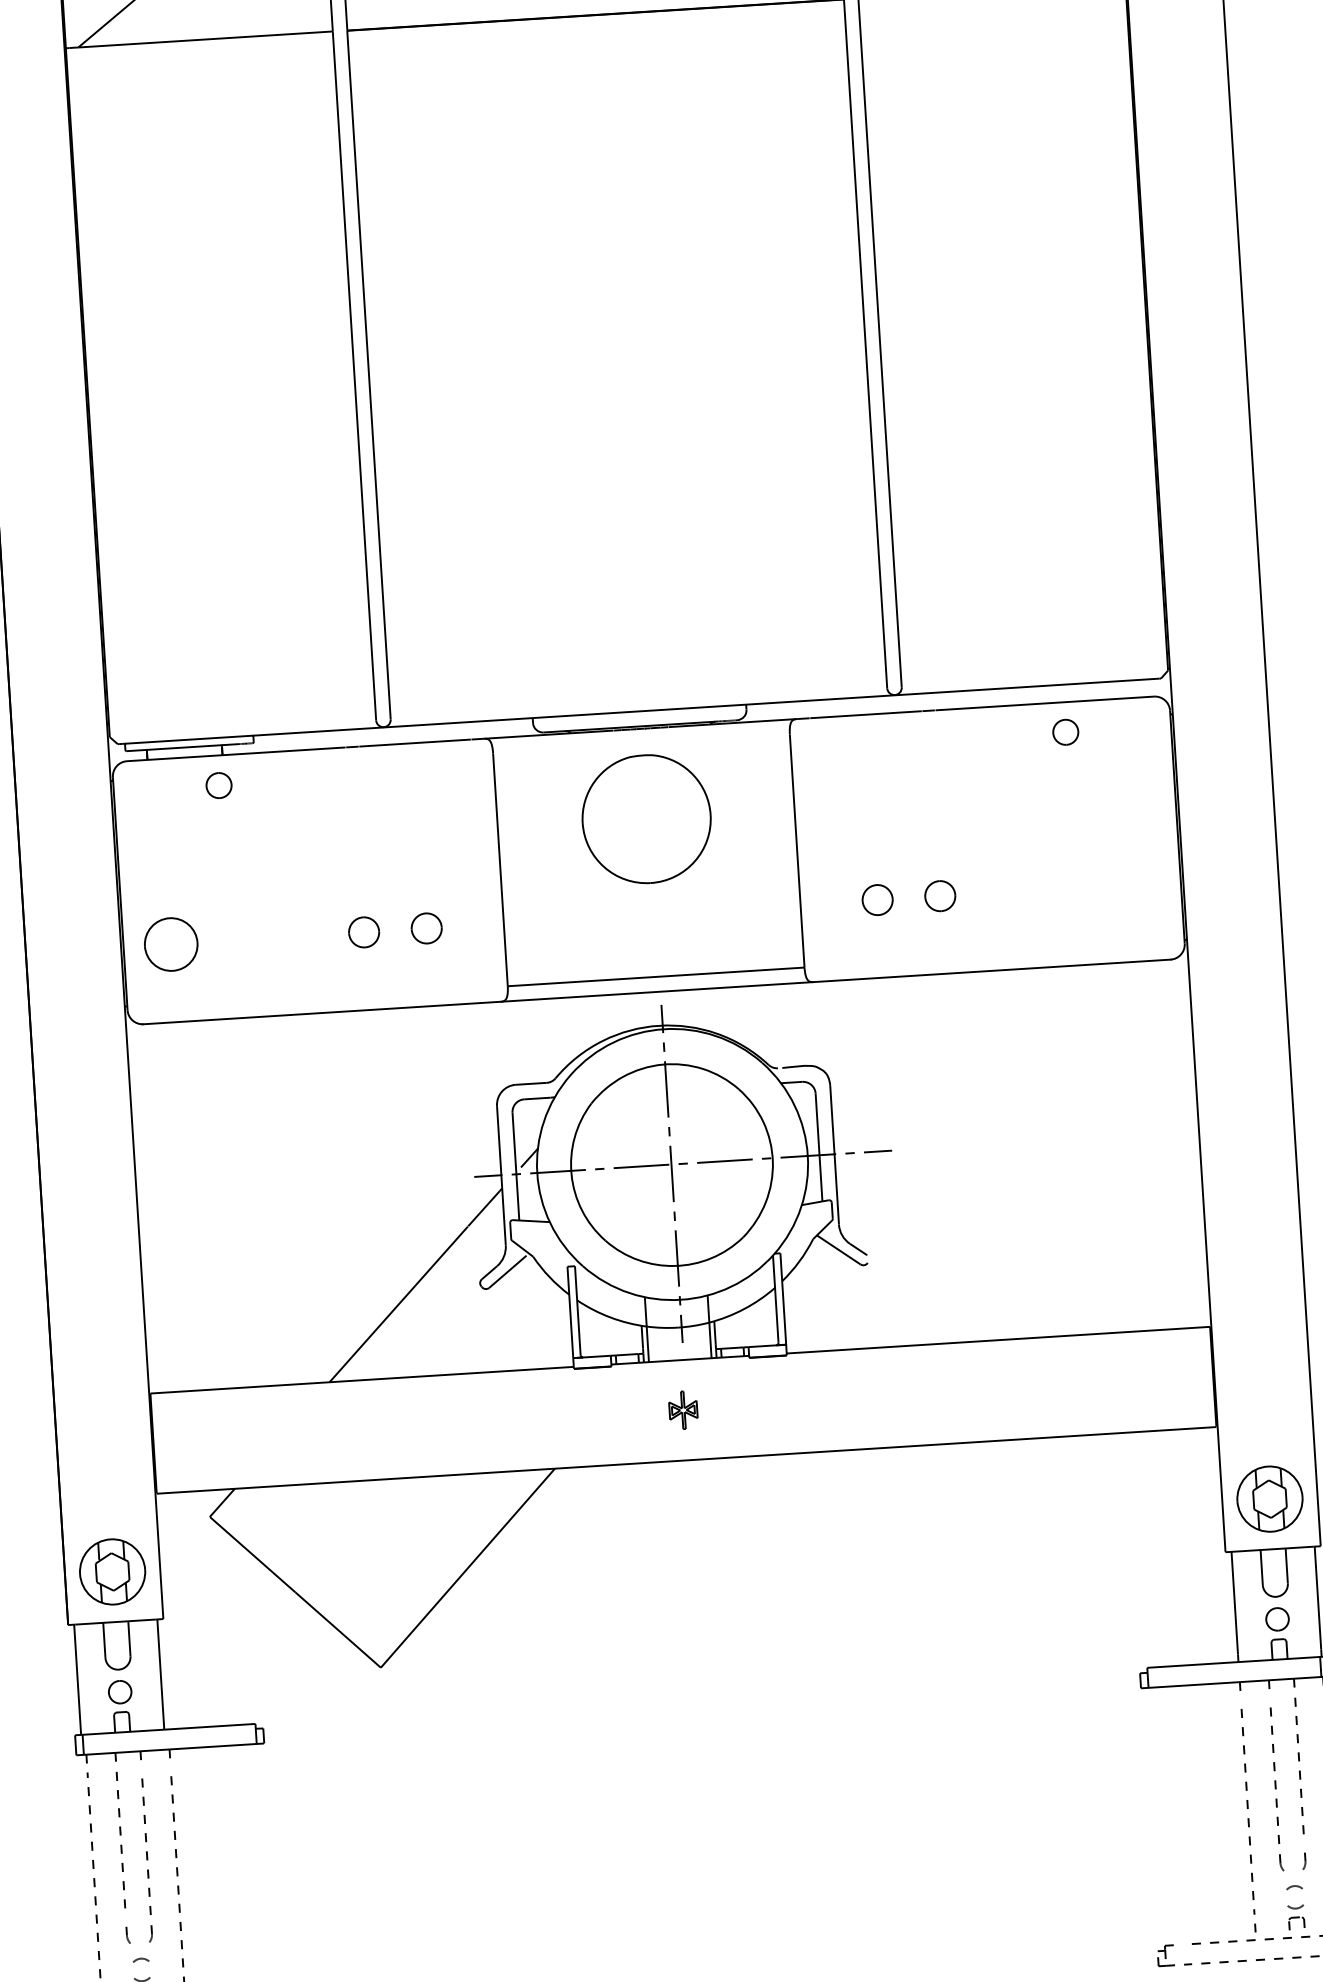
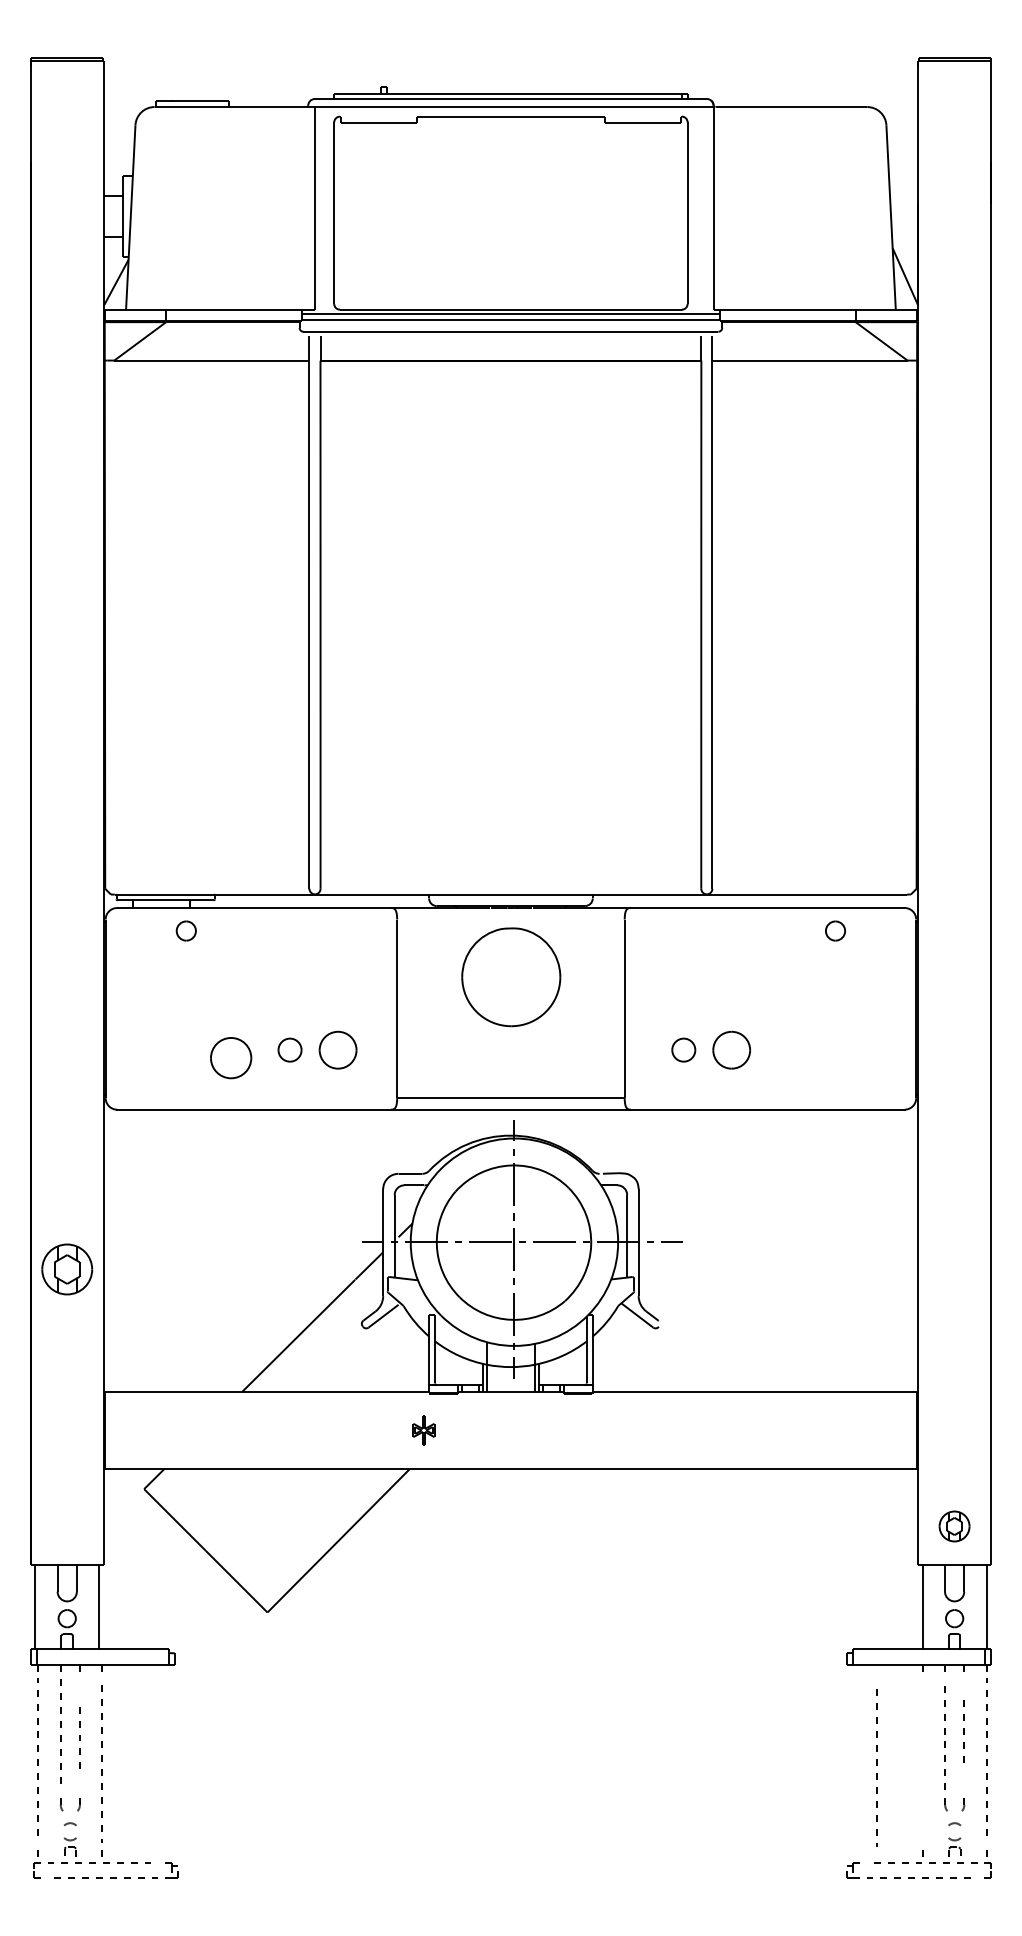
part: (939, 895) -> (731, 1049), size x1.6
part: (425, 927) -> (337, 1049), size x1.6
part: (171, 944) -> (231, 1058), moved
part: (682, 1410) -> (423, 1430), moved
part: (1269, 1499) -> (954, 1526), size x0.6
part: (112, 1571) -> (67, 1269), moved
part: (1298, 1765) -> (963, 1731), size x0.6
part: (1247, 1810) -> (876, 1767), moved
part: (145, 1846) -> (79, 1737), size x0.6

